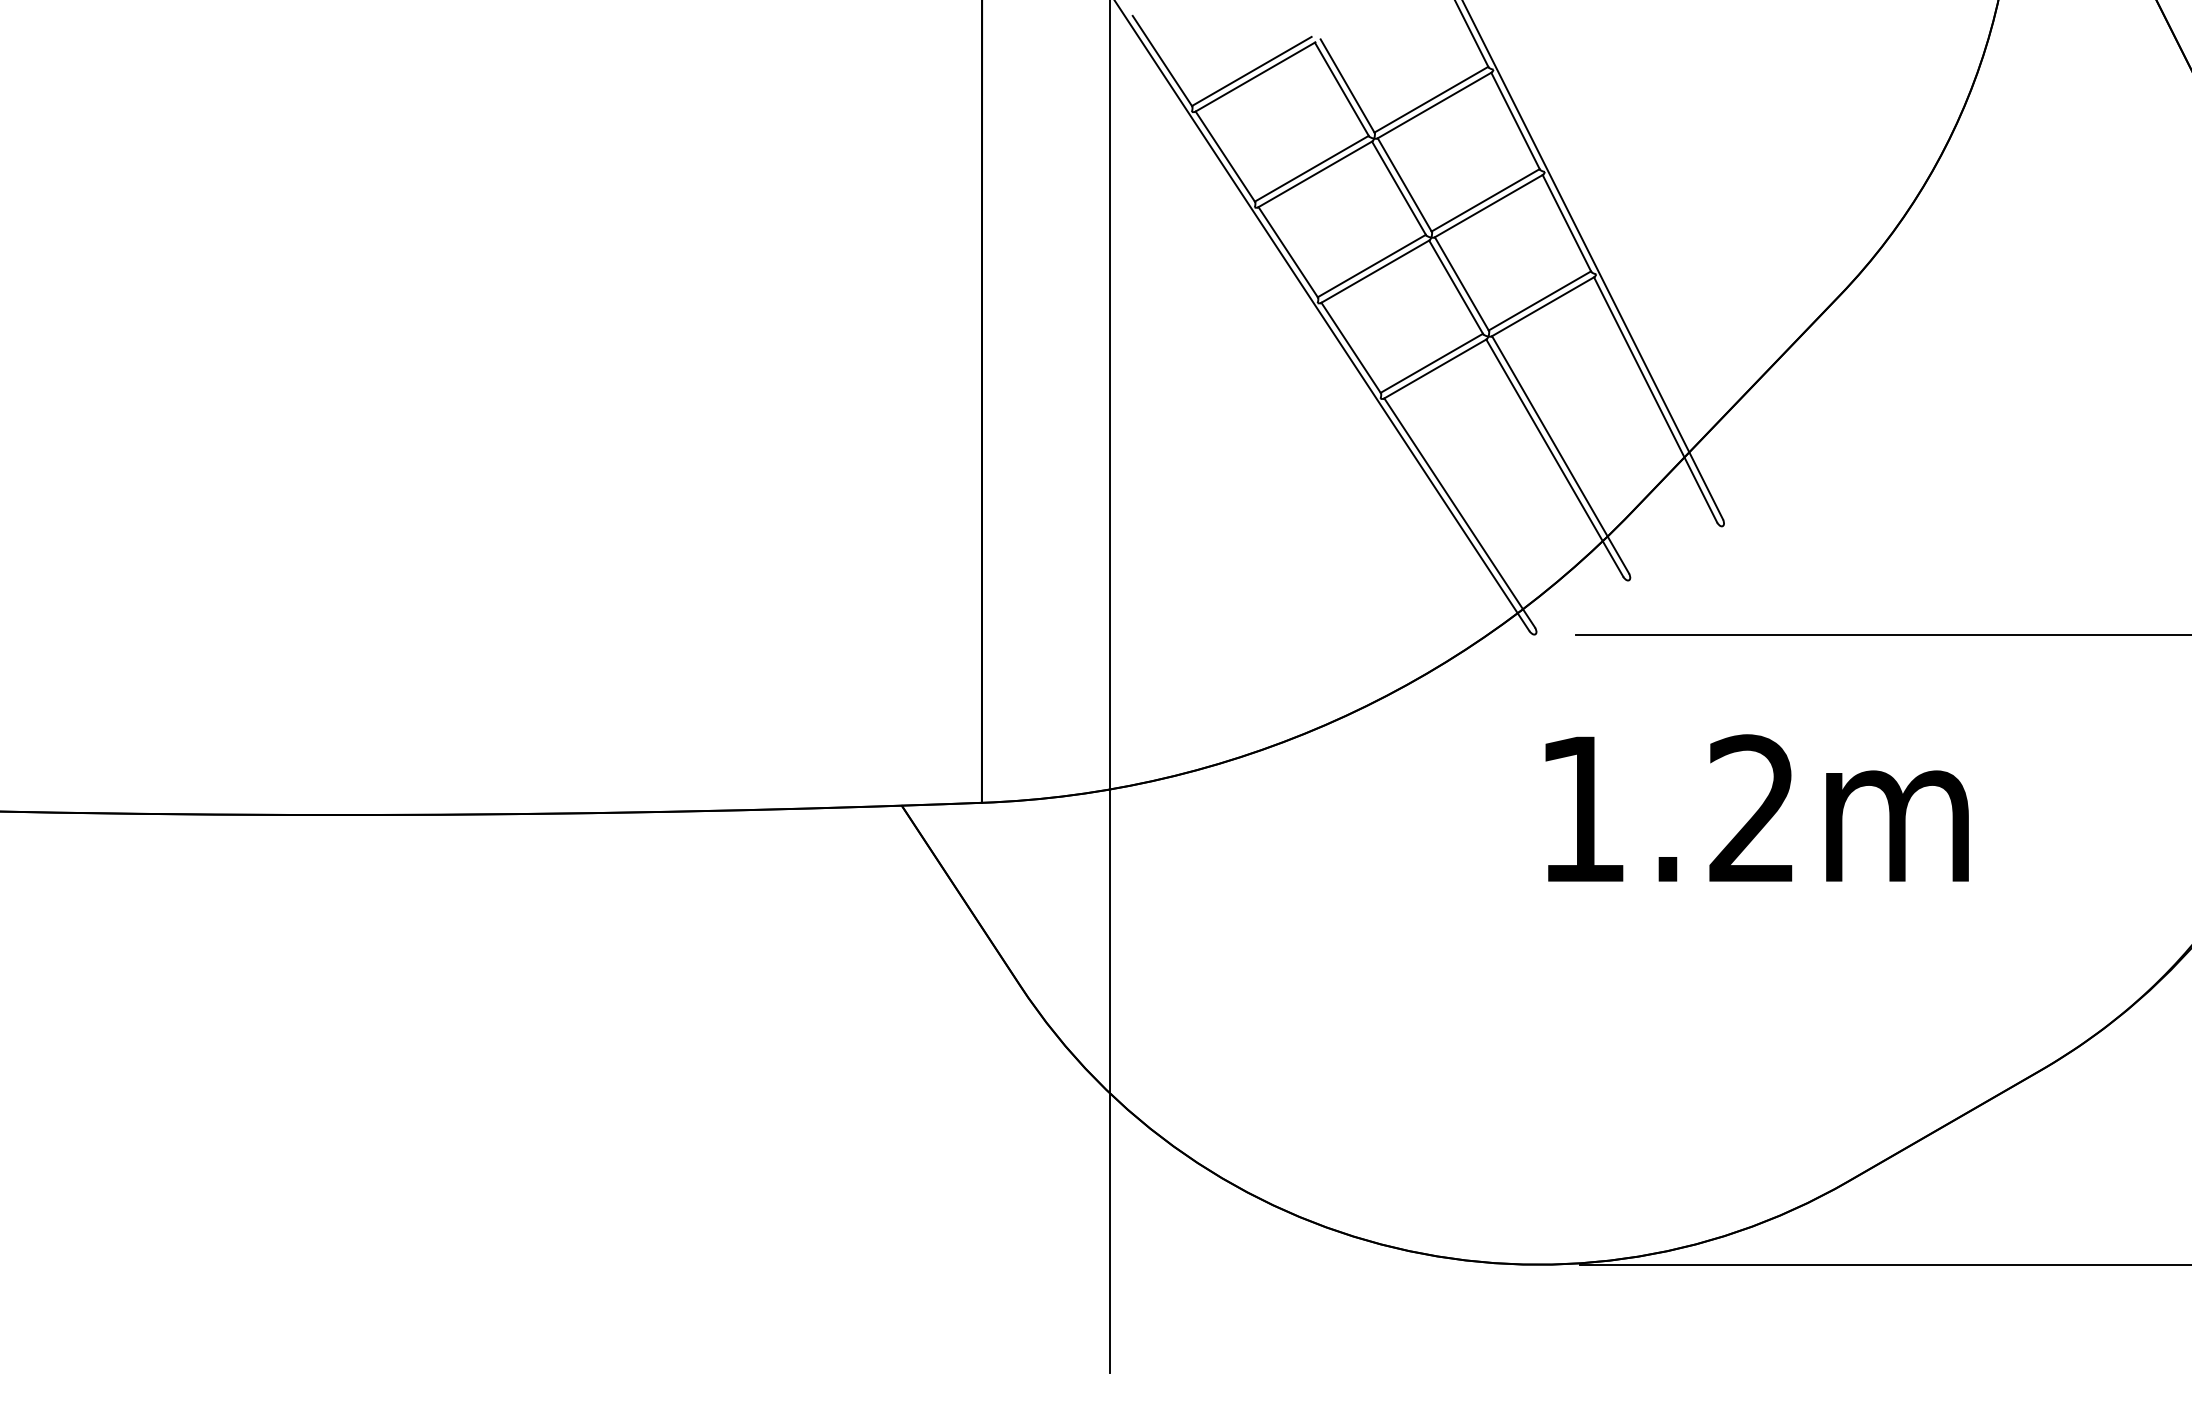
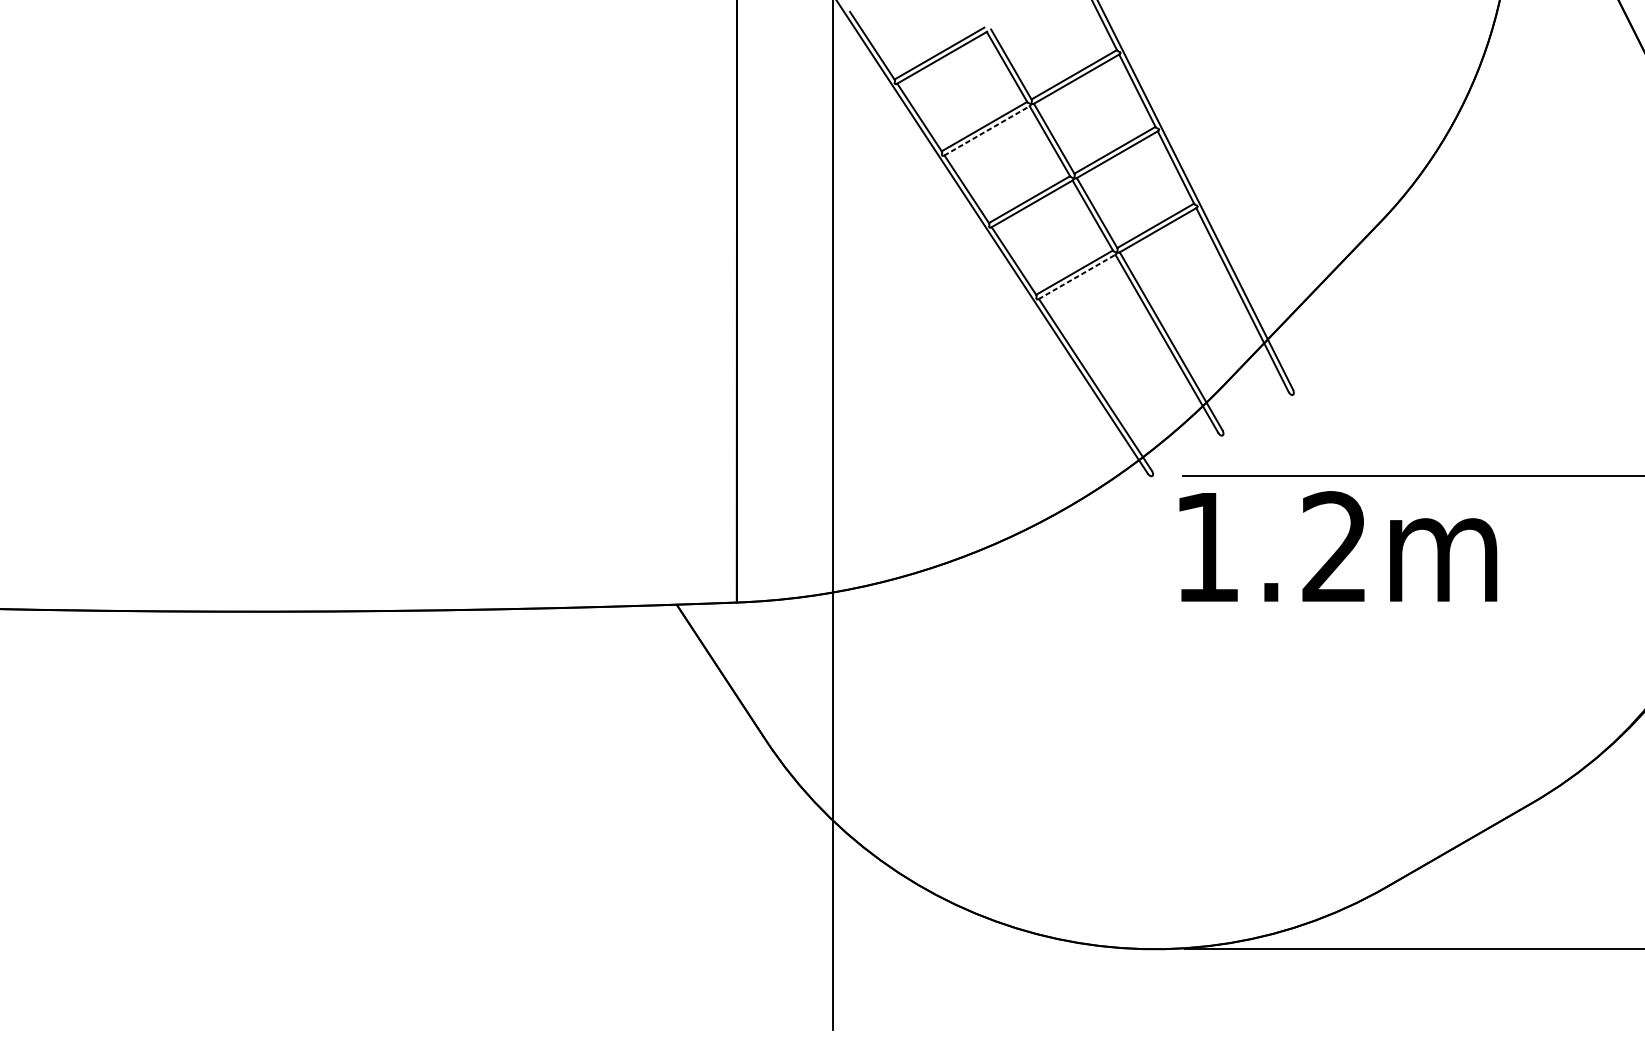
line: (1315, 174) -> (987, 130), solid -> dashed
line: (1435, 368) -> (1077, 276), solid -> dashed
text: (1756, 807) -> (1337, 546), moved

